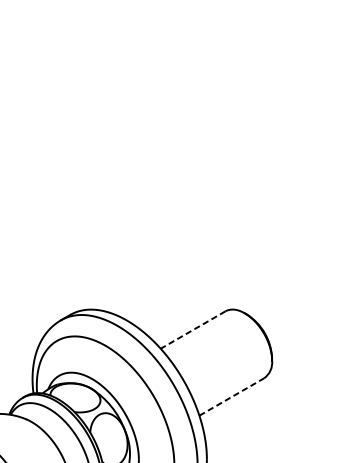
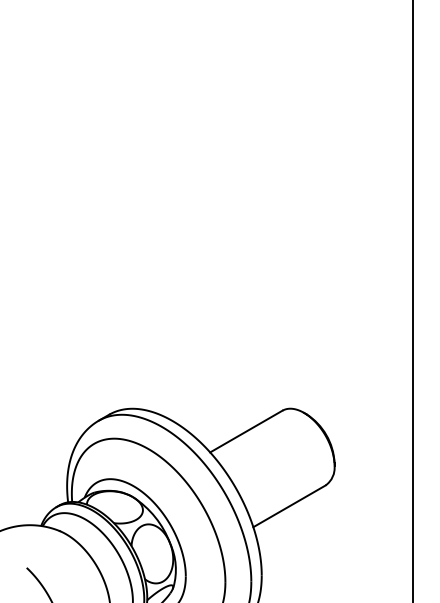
line: (193, 329) -> (246, 431), dashed -> solid
line: (231, 397) -> (289, 506), dashed -> solid

